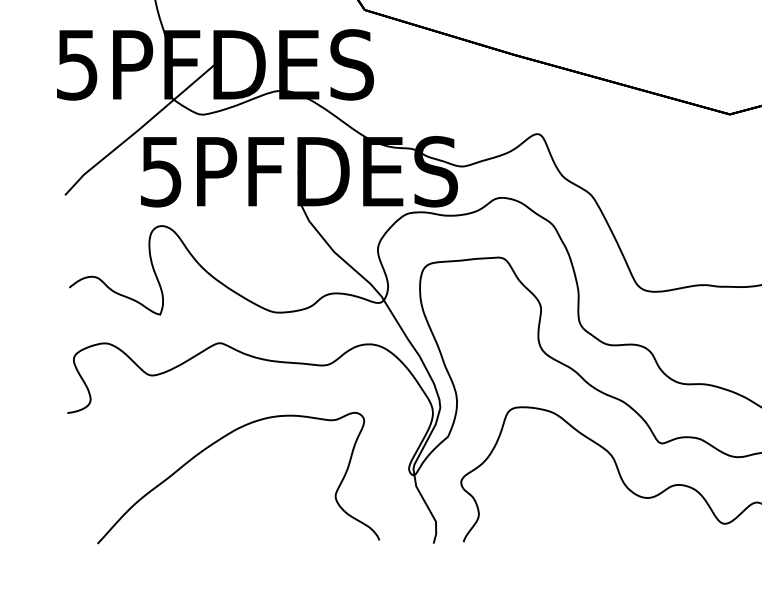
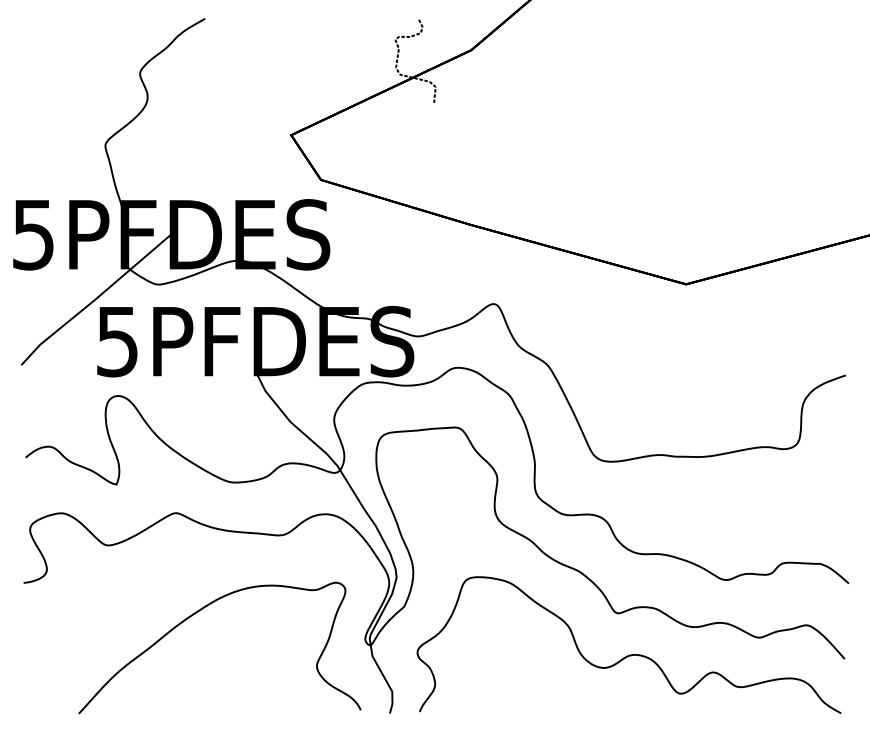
curve: (214, 444) -> (195, 614), moved

